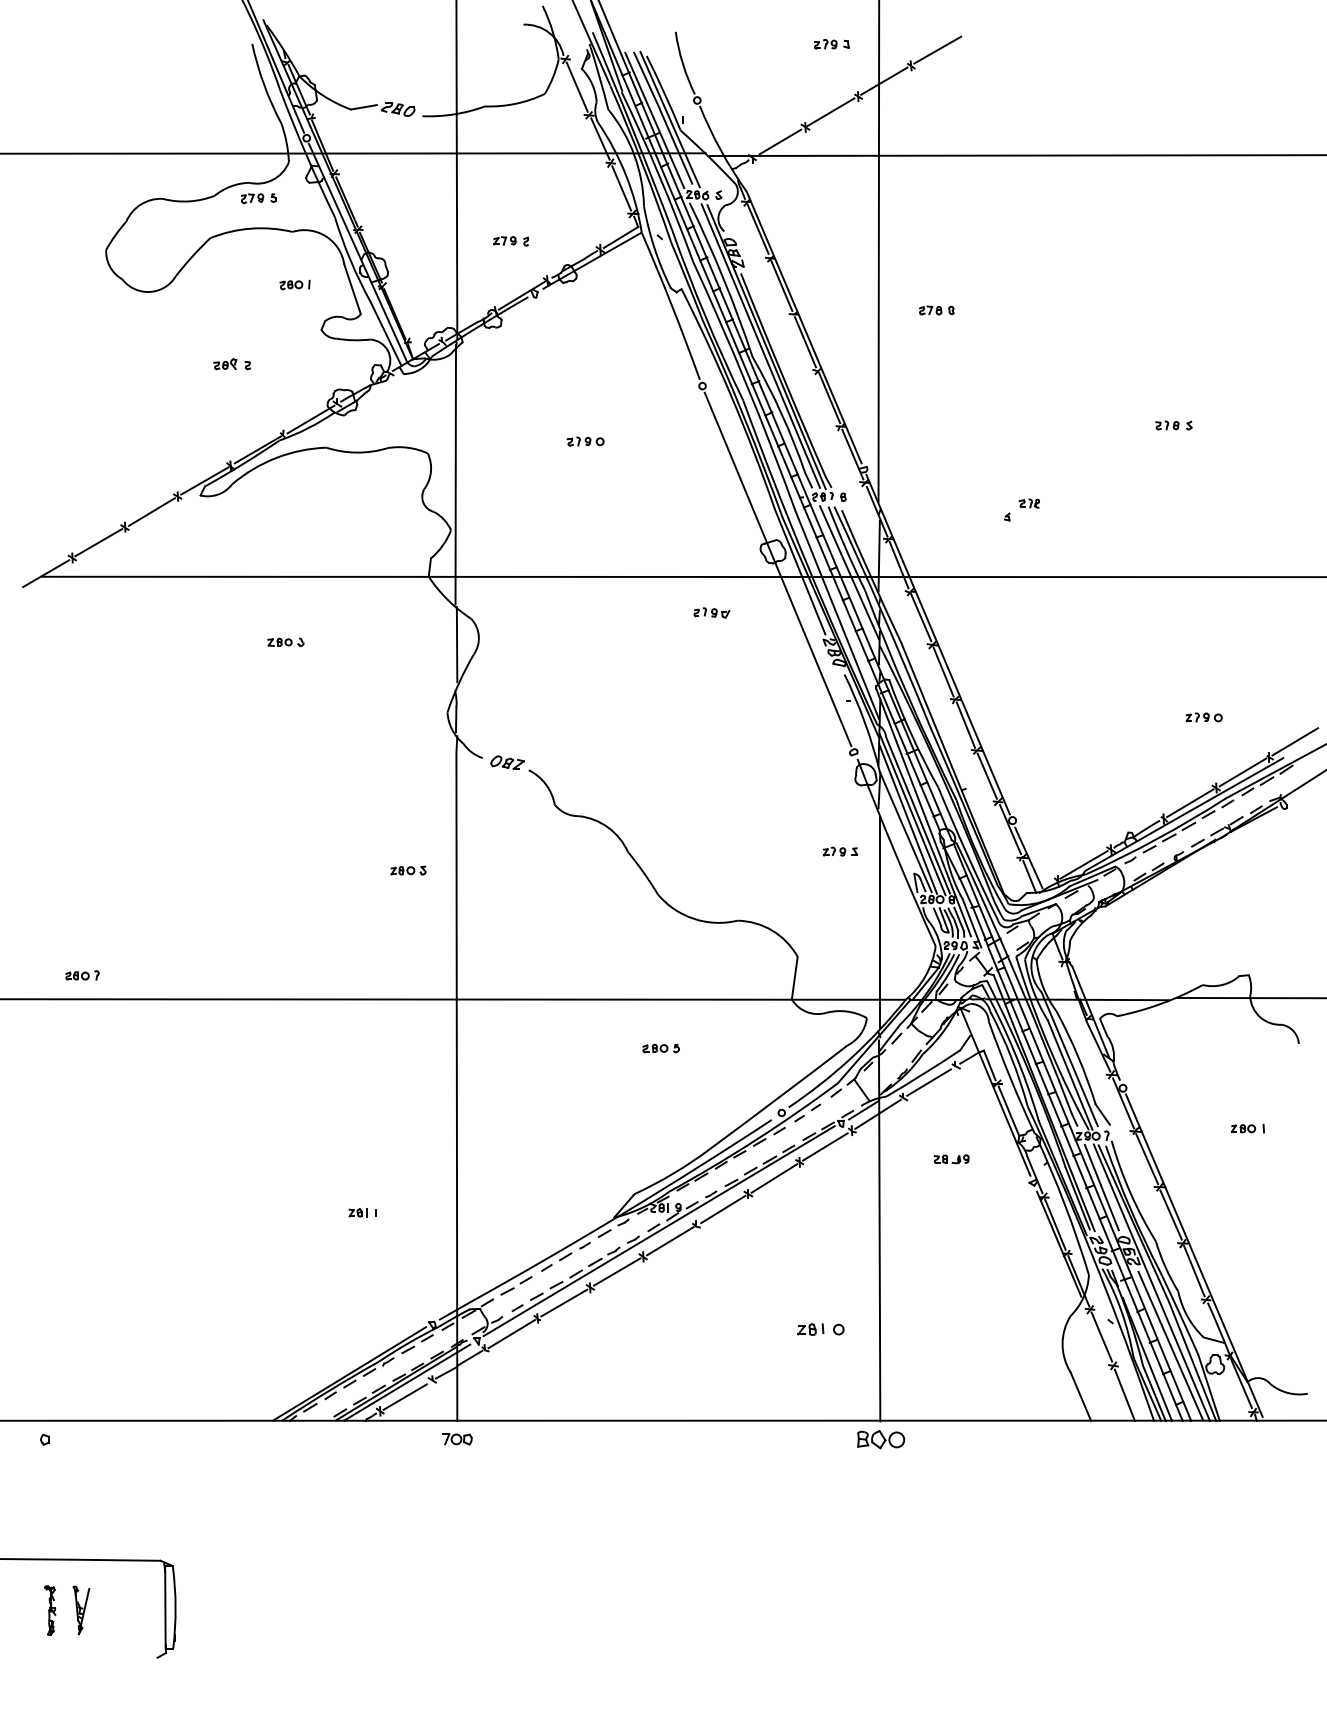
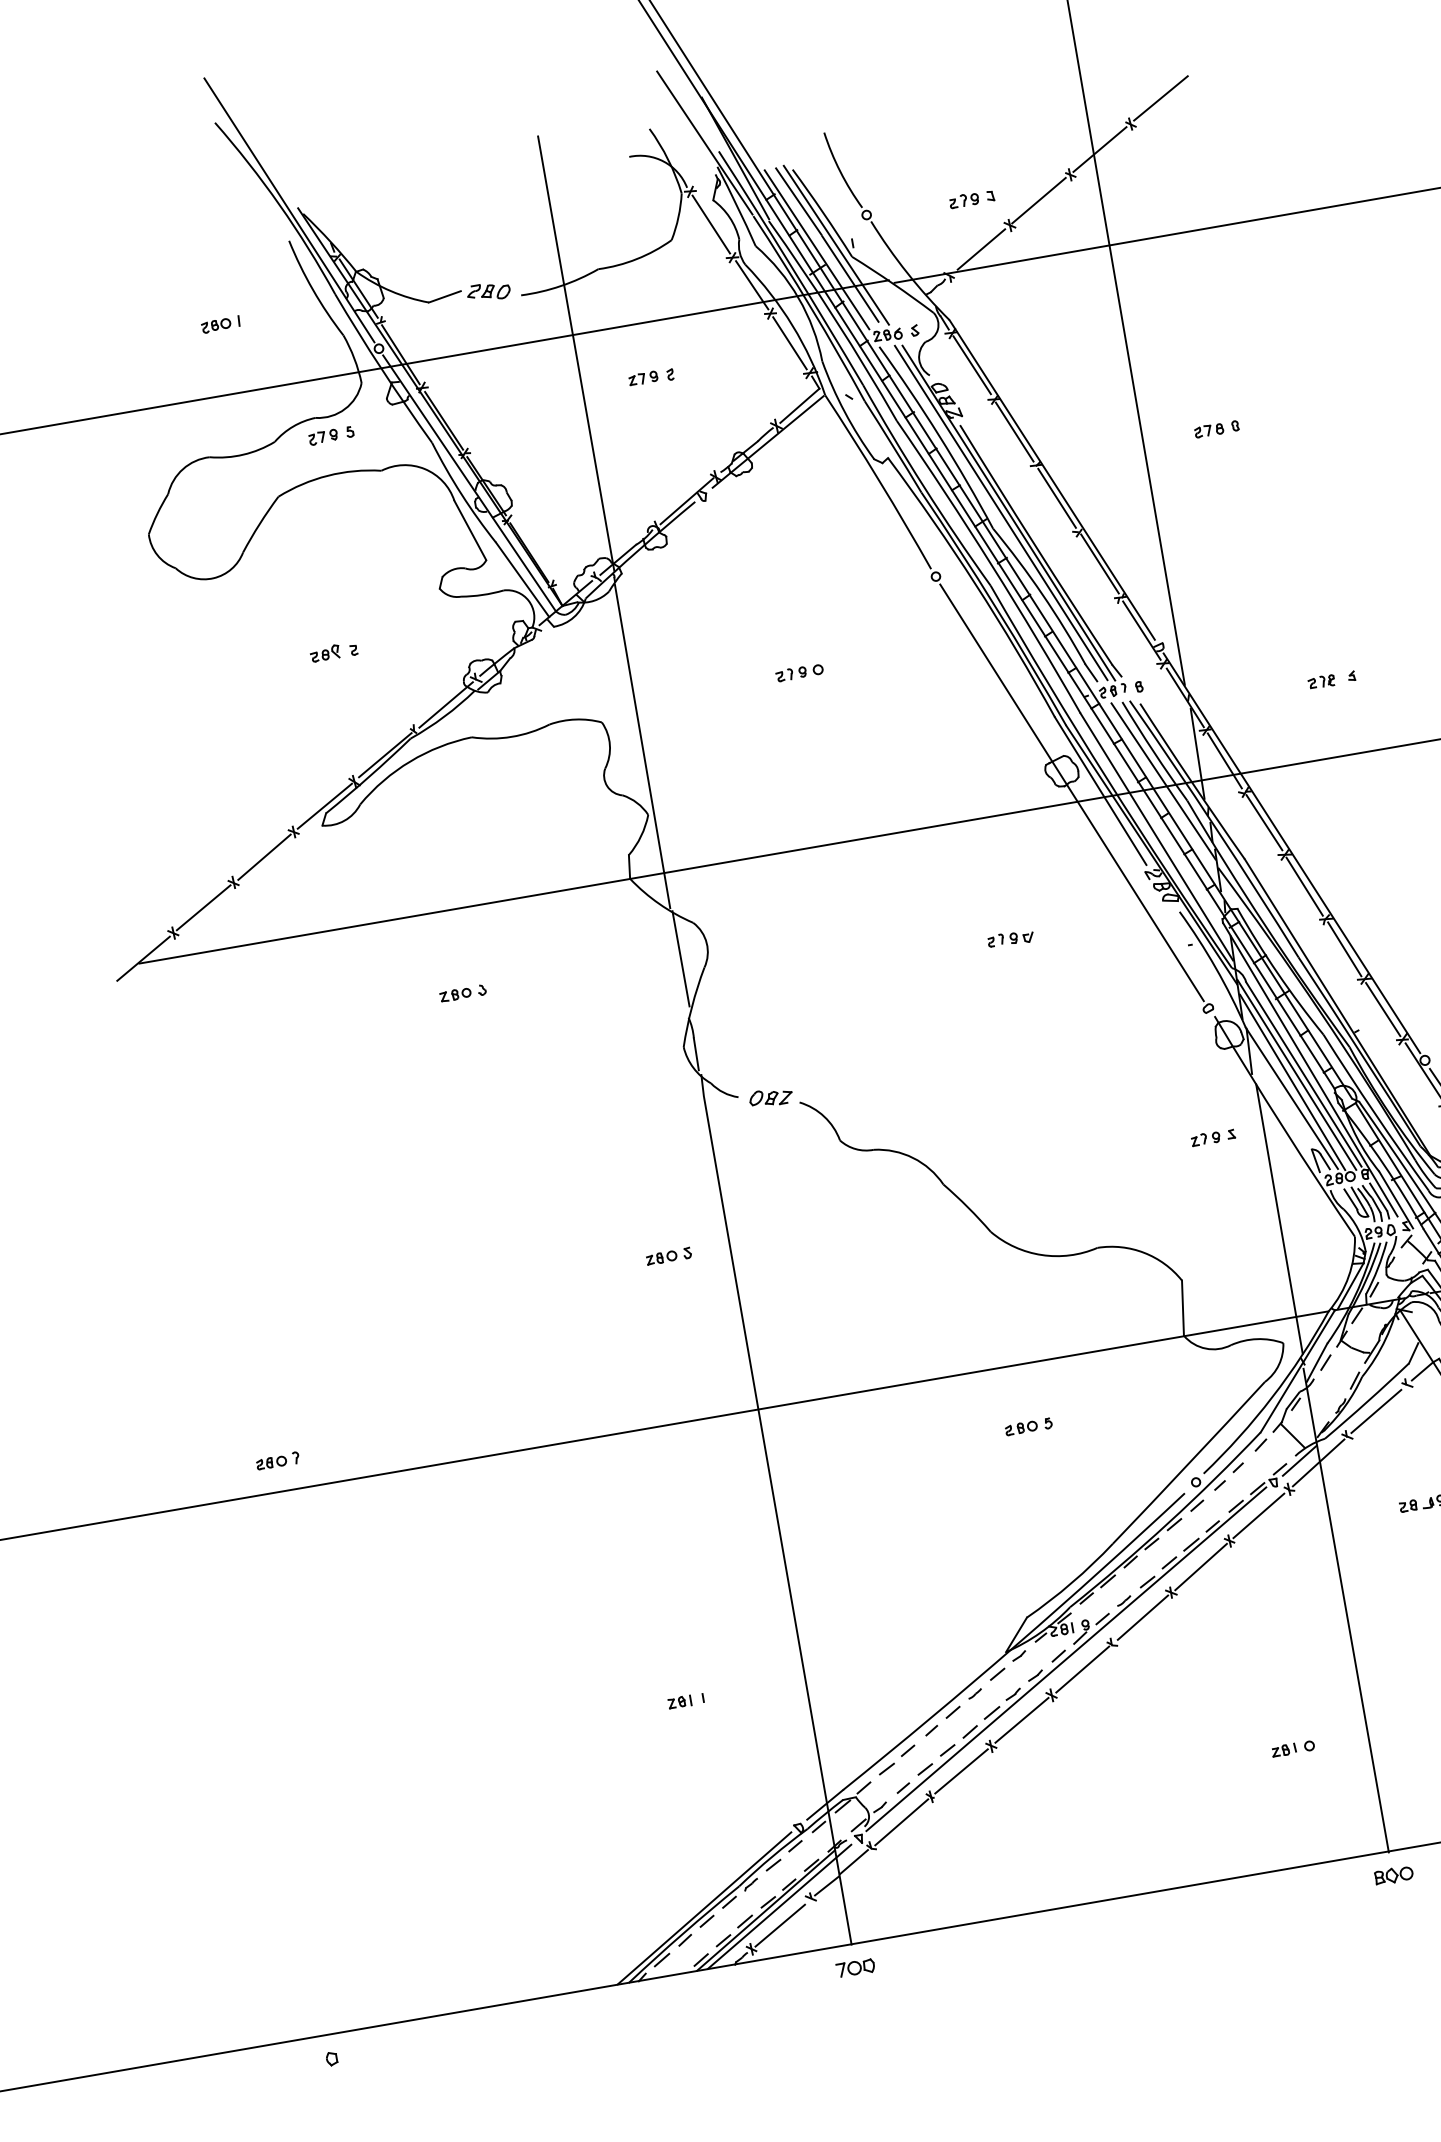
part: (831, 44) -> (971, 199), moved
part: (511, 241) -> (651, 377), moved
part: (294, 284) -> (220, 324), moved
part: (1028, 503) -> (1320, 682), moved
part: (711, 612) -> (1010, 938), moved
part: (820, 1329) -> (1292, 1748), size x0.71
part: (881, 1439) -> (1394, 1875), size x0.62

